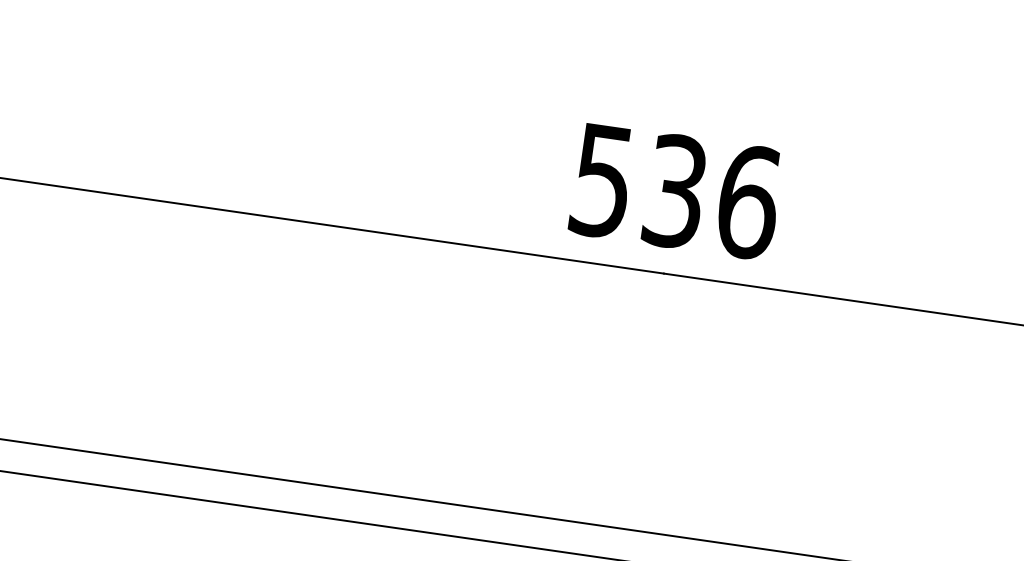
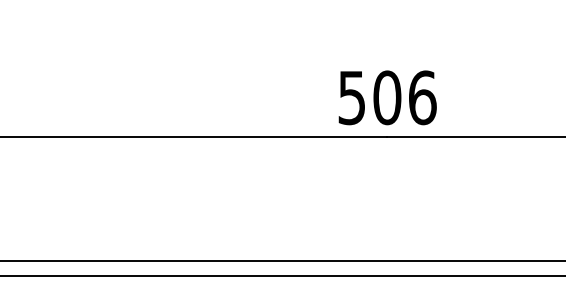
text: (675, 190) -> (387, 97), 536 -> 506

